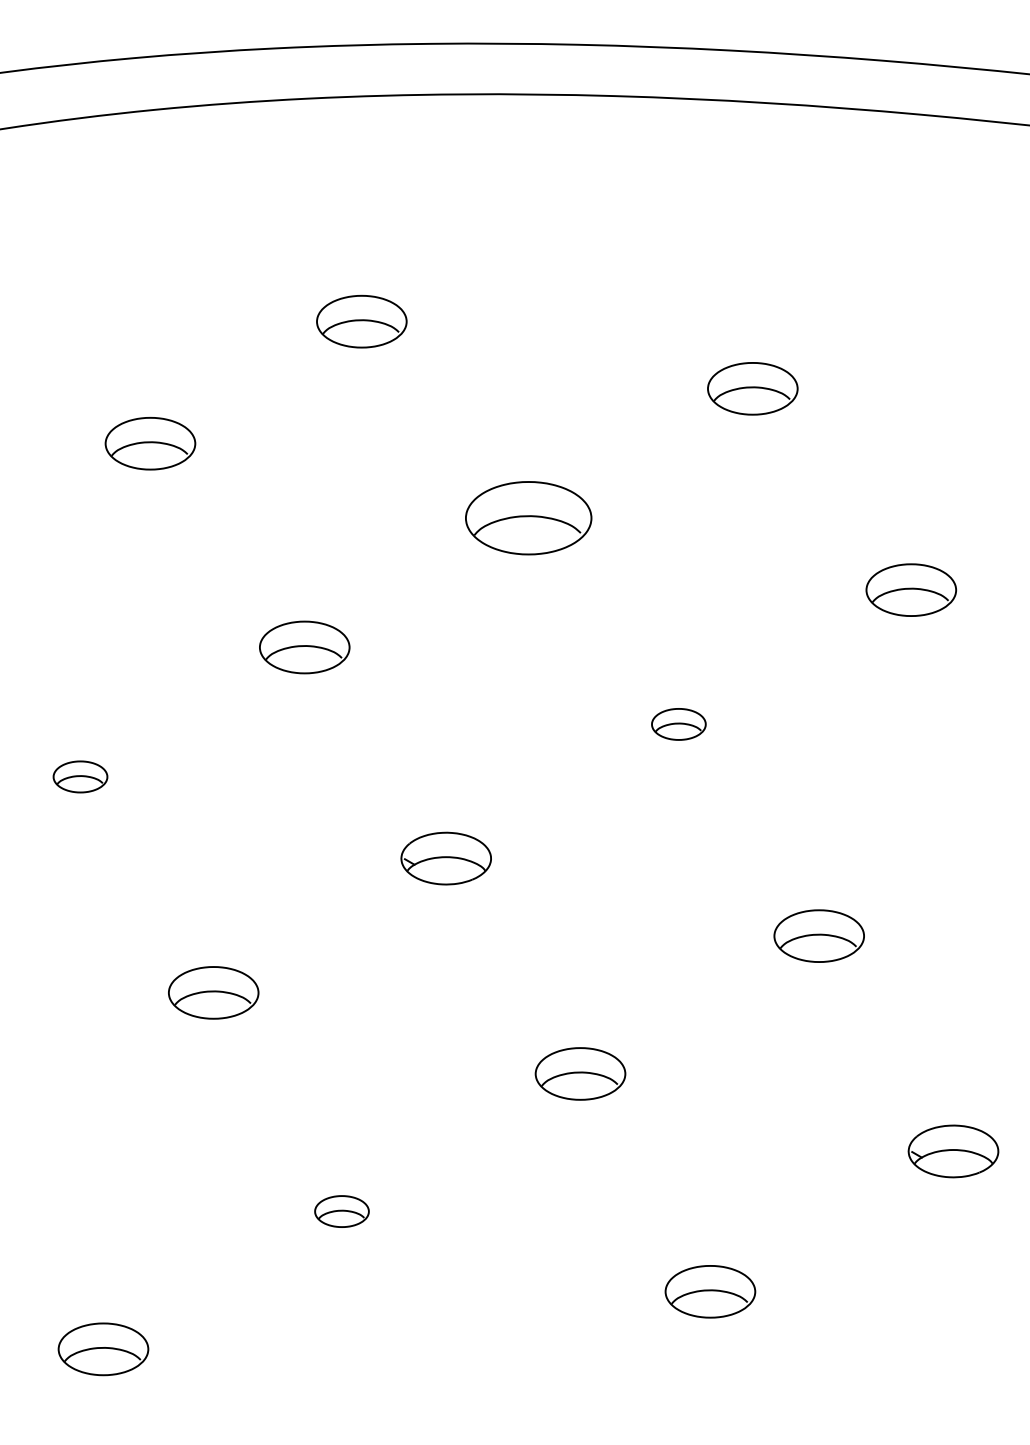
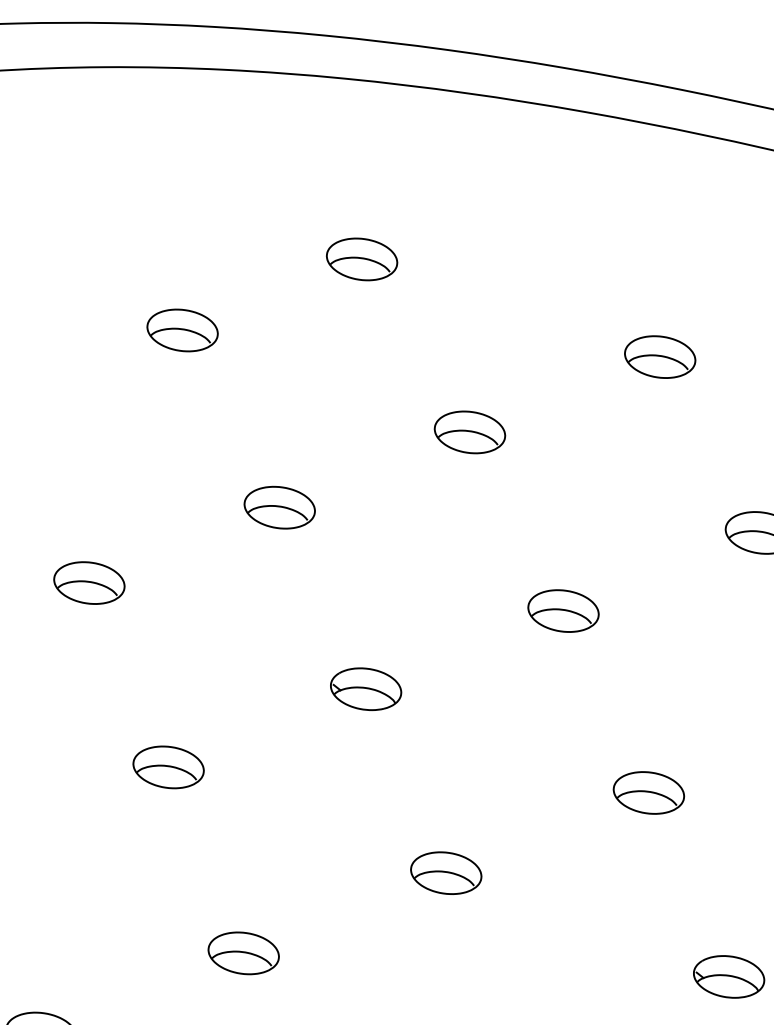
part: (528, 517) -> (469, 431), size x0.71
part: (678, 724) -> (563, 611), size x1.67
part: (80, 776) -> (89, 582), size x1.67
part: (341, 1211) -> (243, 953), size x1.67

